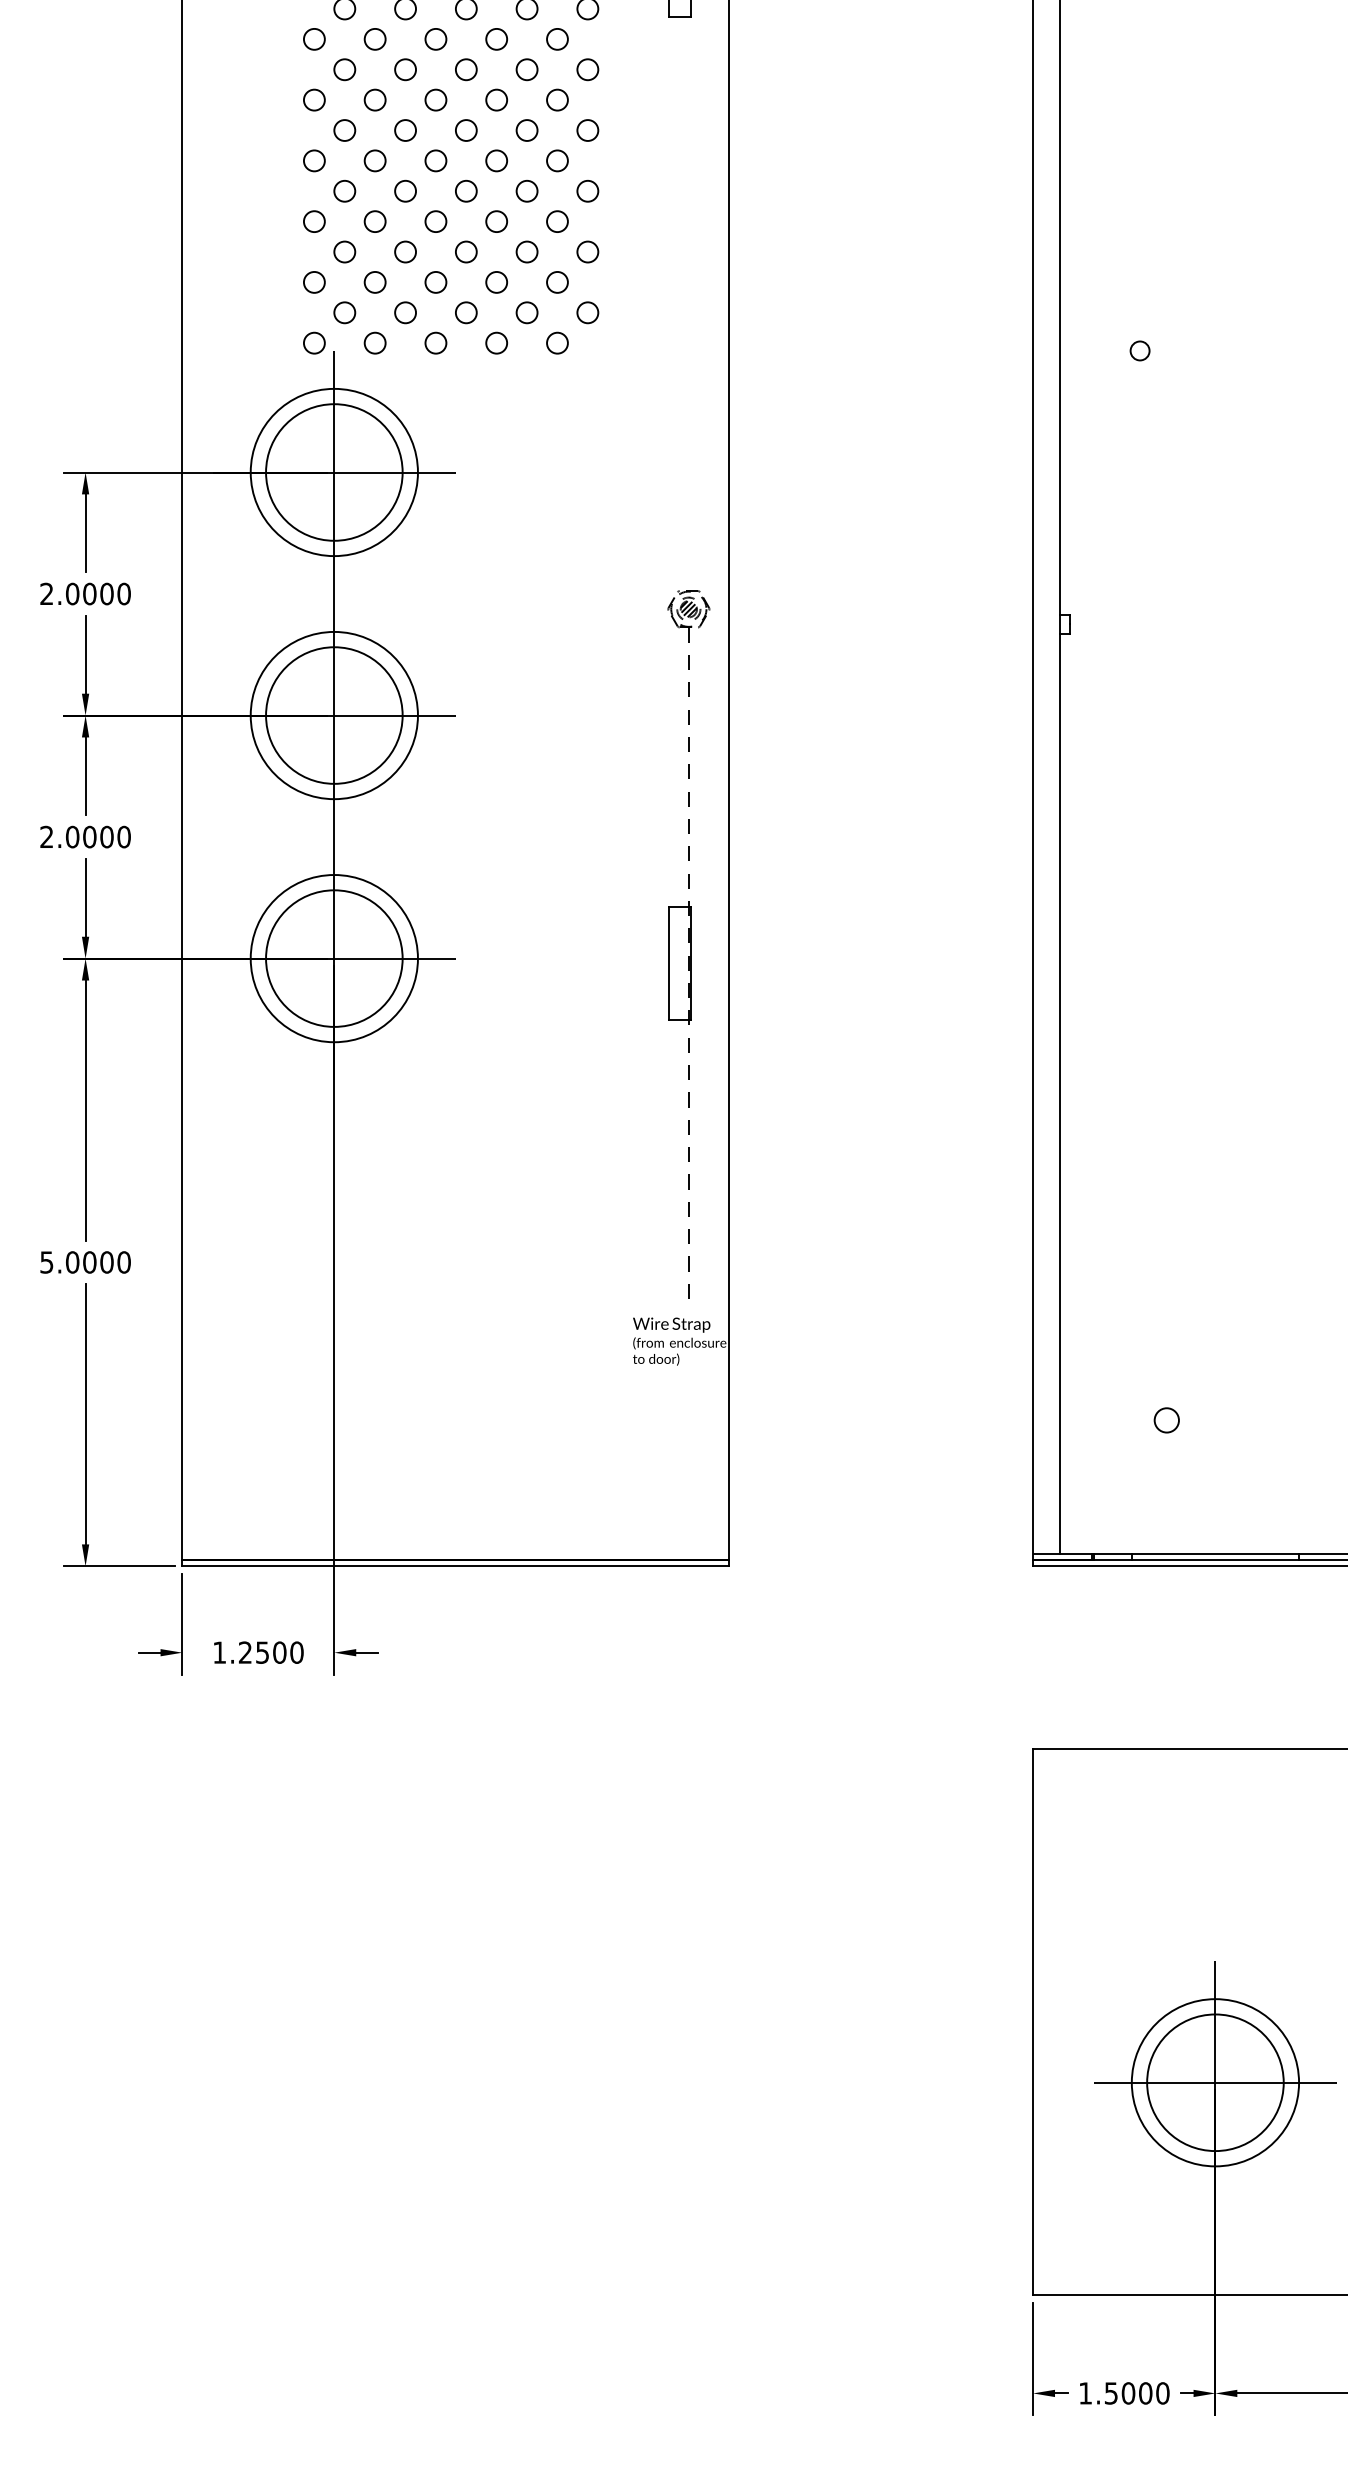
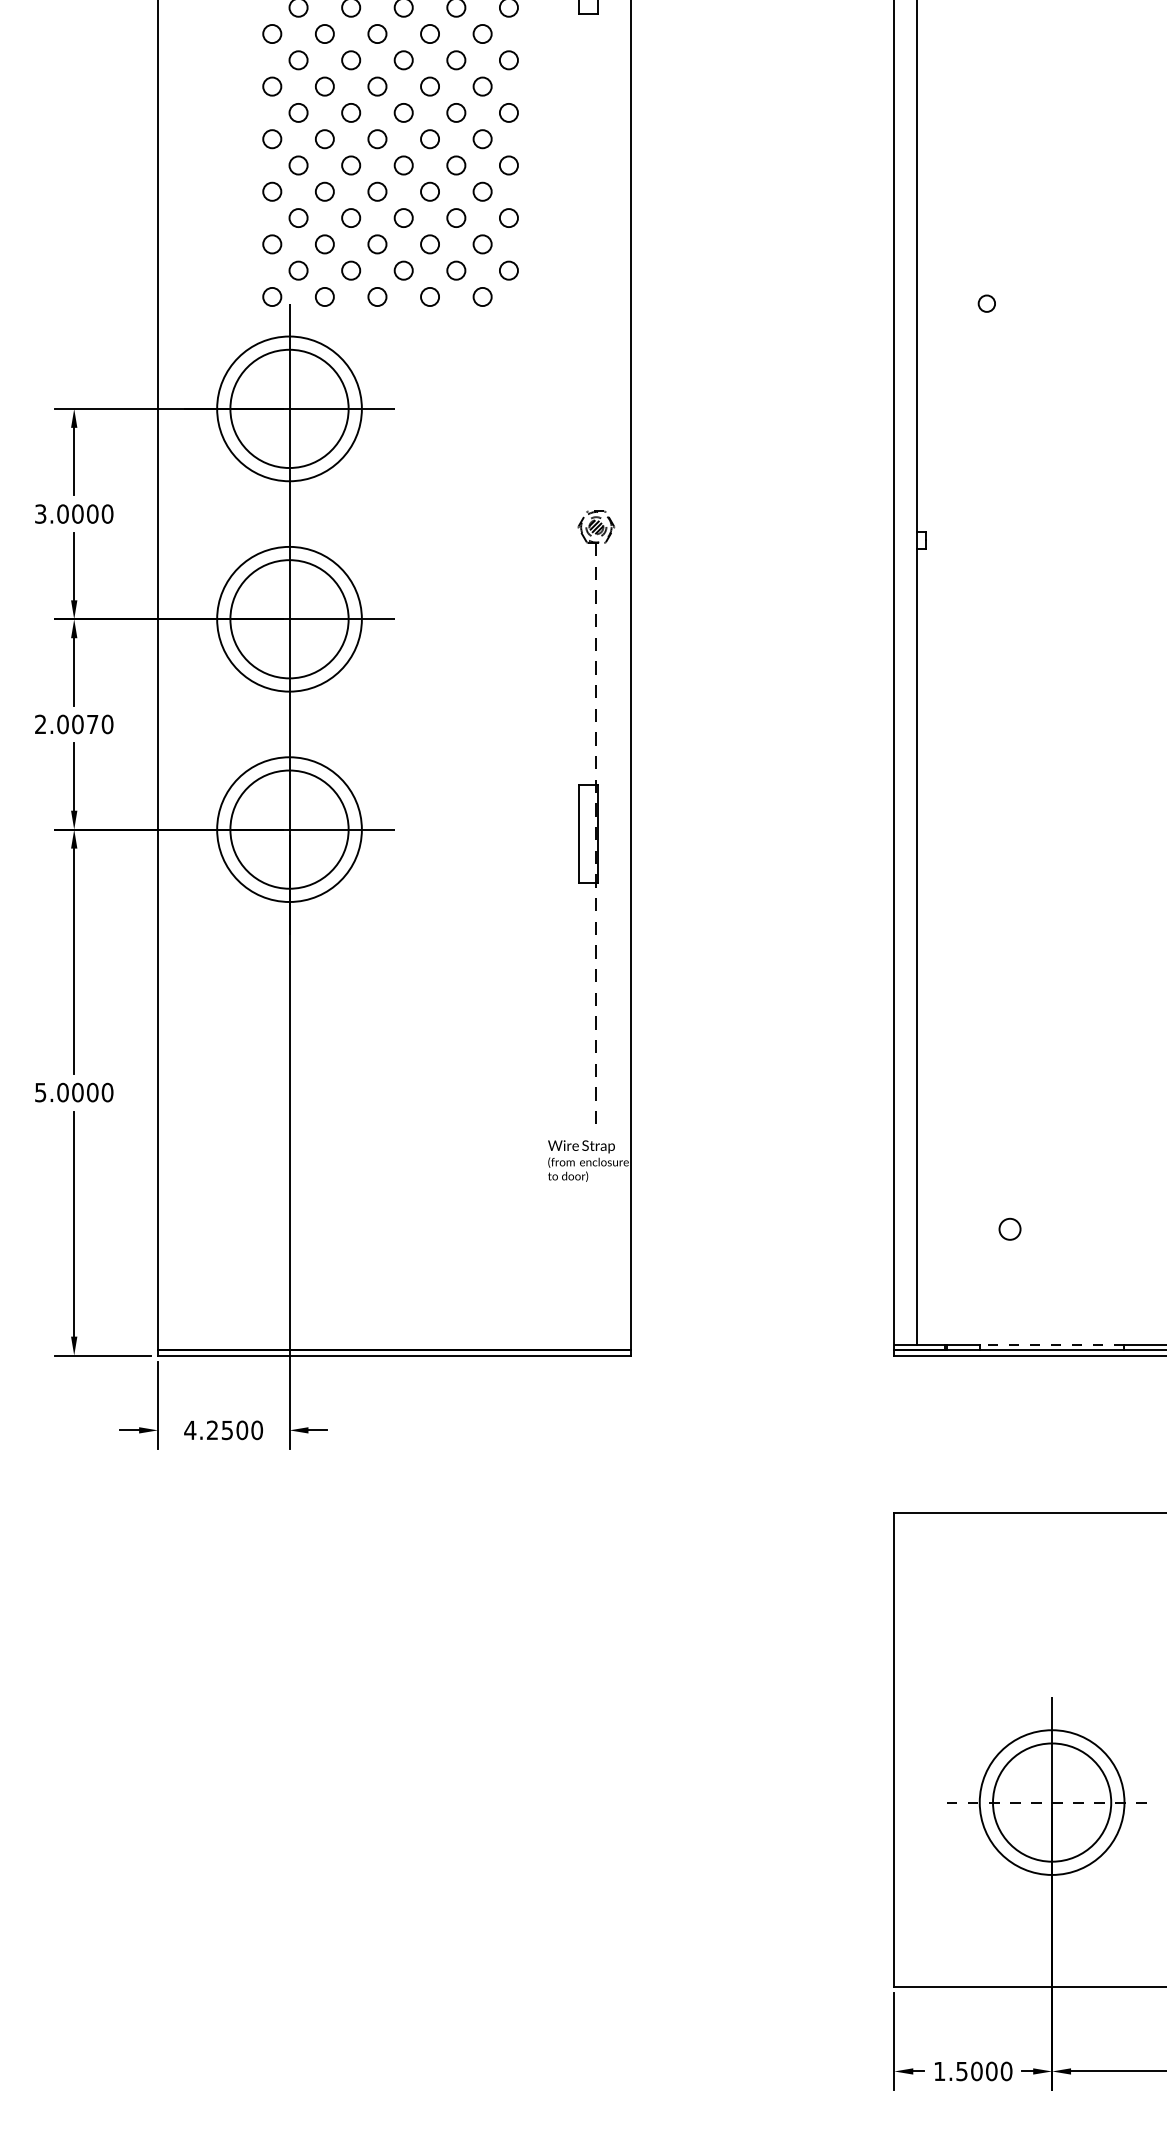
text: (46, 594) -> (40, 514), 2.0000 -> 3.0000
text: (106, 836) -> (92, 723), 2.0000 -> 2.0070
line: (1215, 1554) -> (1052, 1345), solid -> dashed
text: (219, 1652) -> (190, 1430), 1.2500 -> 4.2500
line: (1215, 2082) -> (1052, 1802), solid -> dashed

